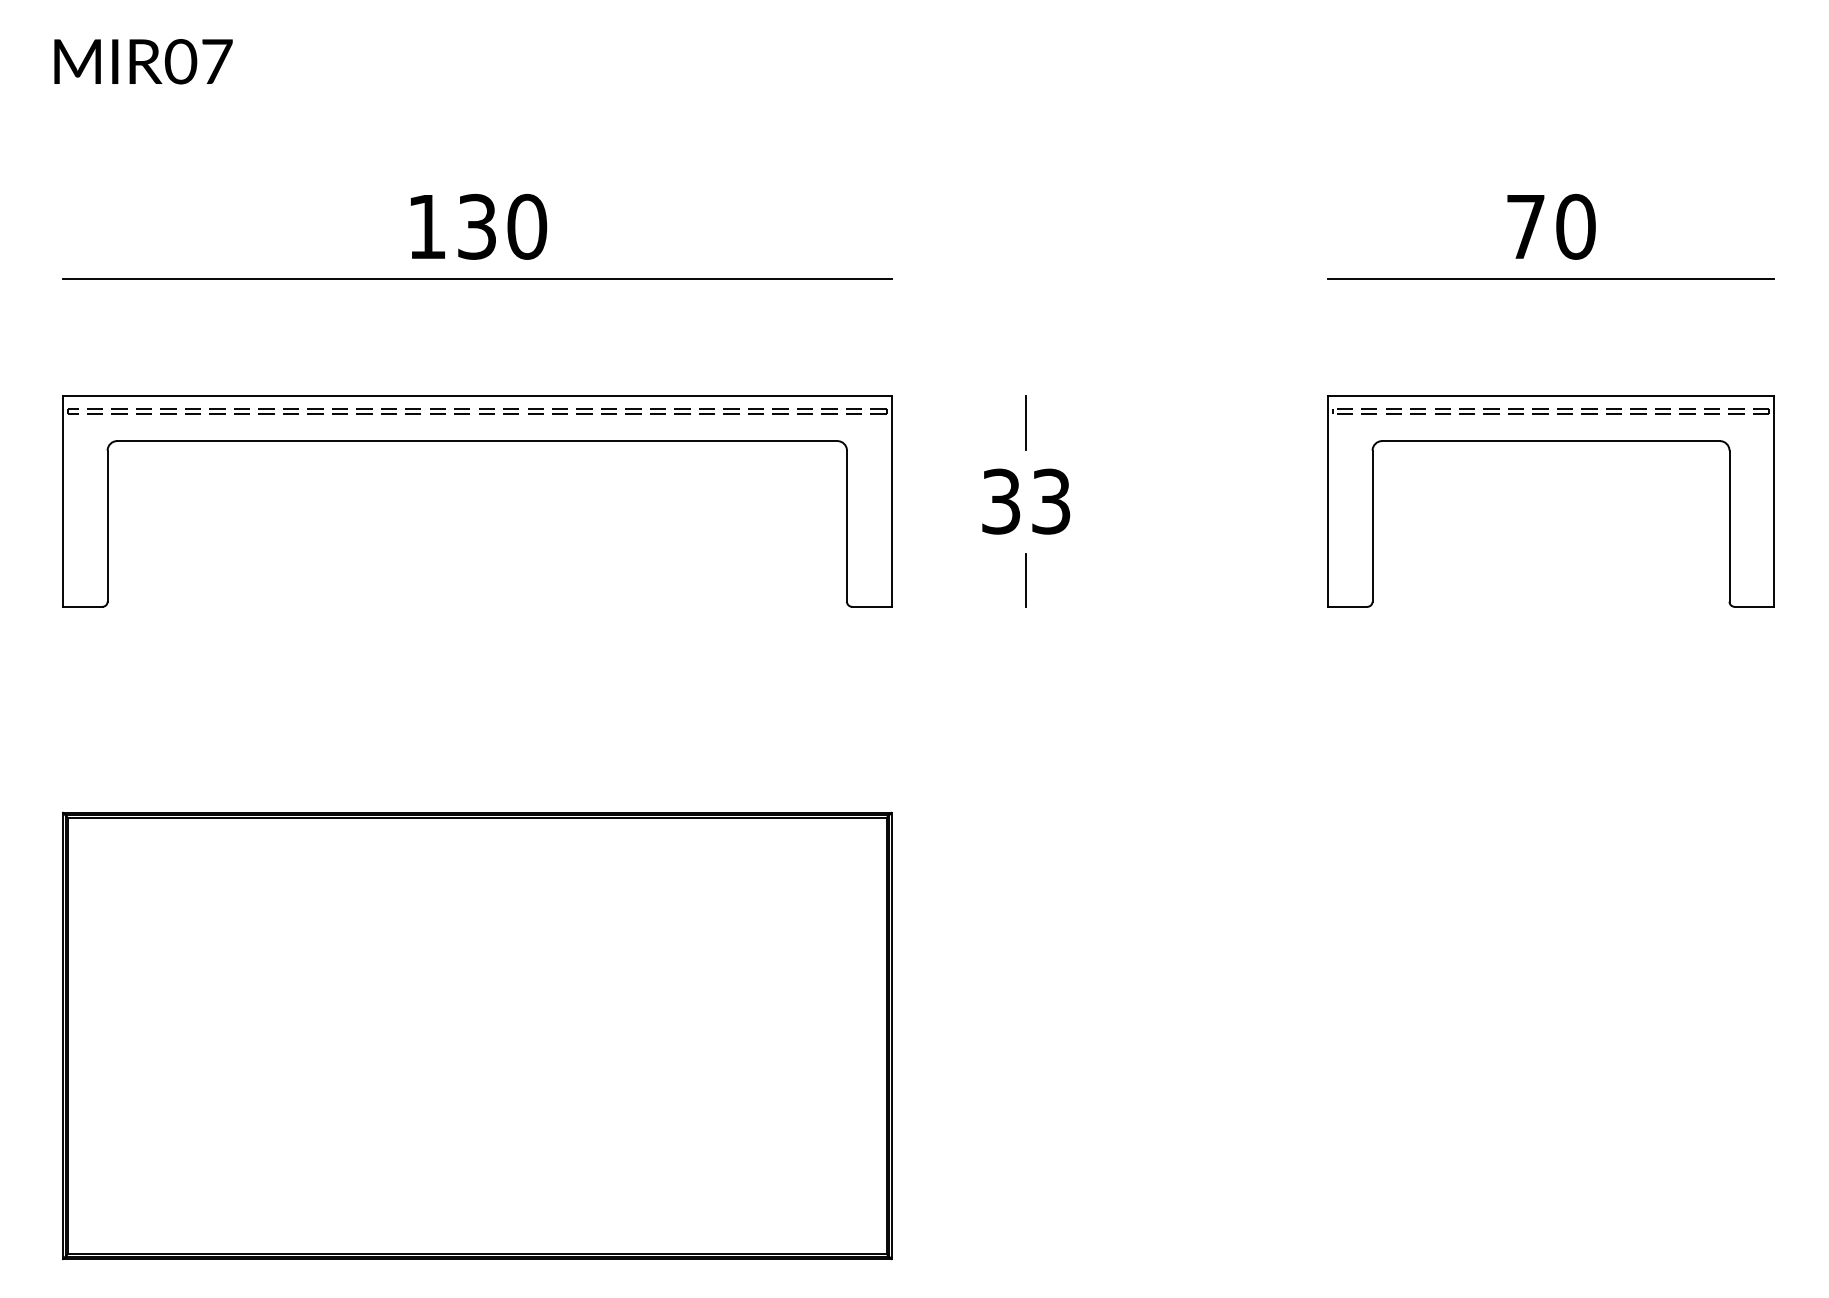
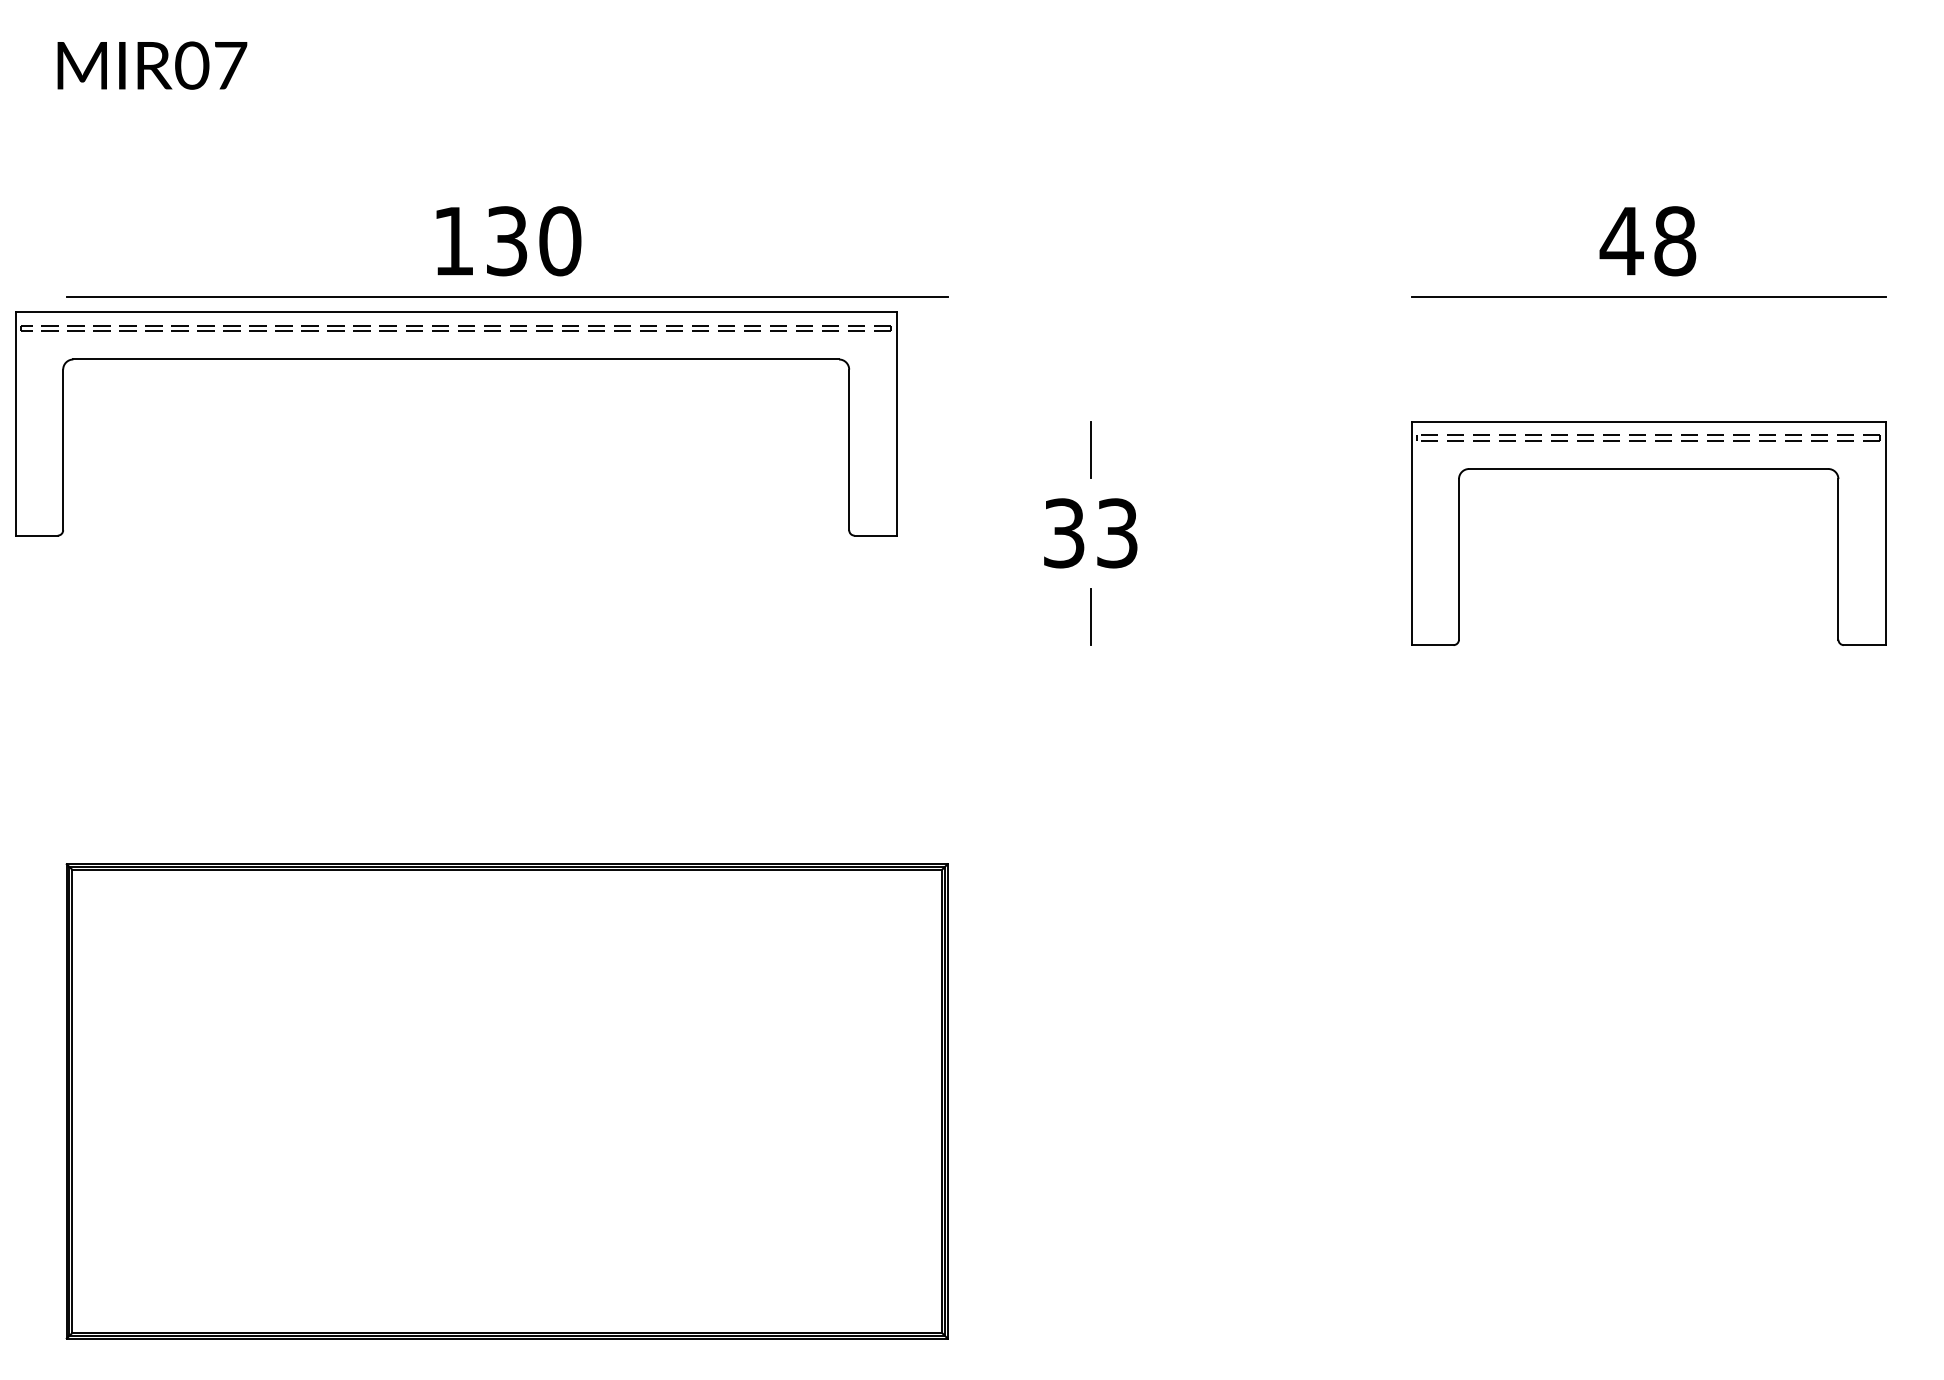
text: (1549, 226) -> (1647, 240), 70 -> 48
part: (477, 441) -> (456, 359), moved

